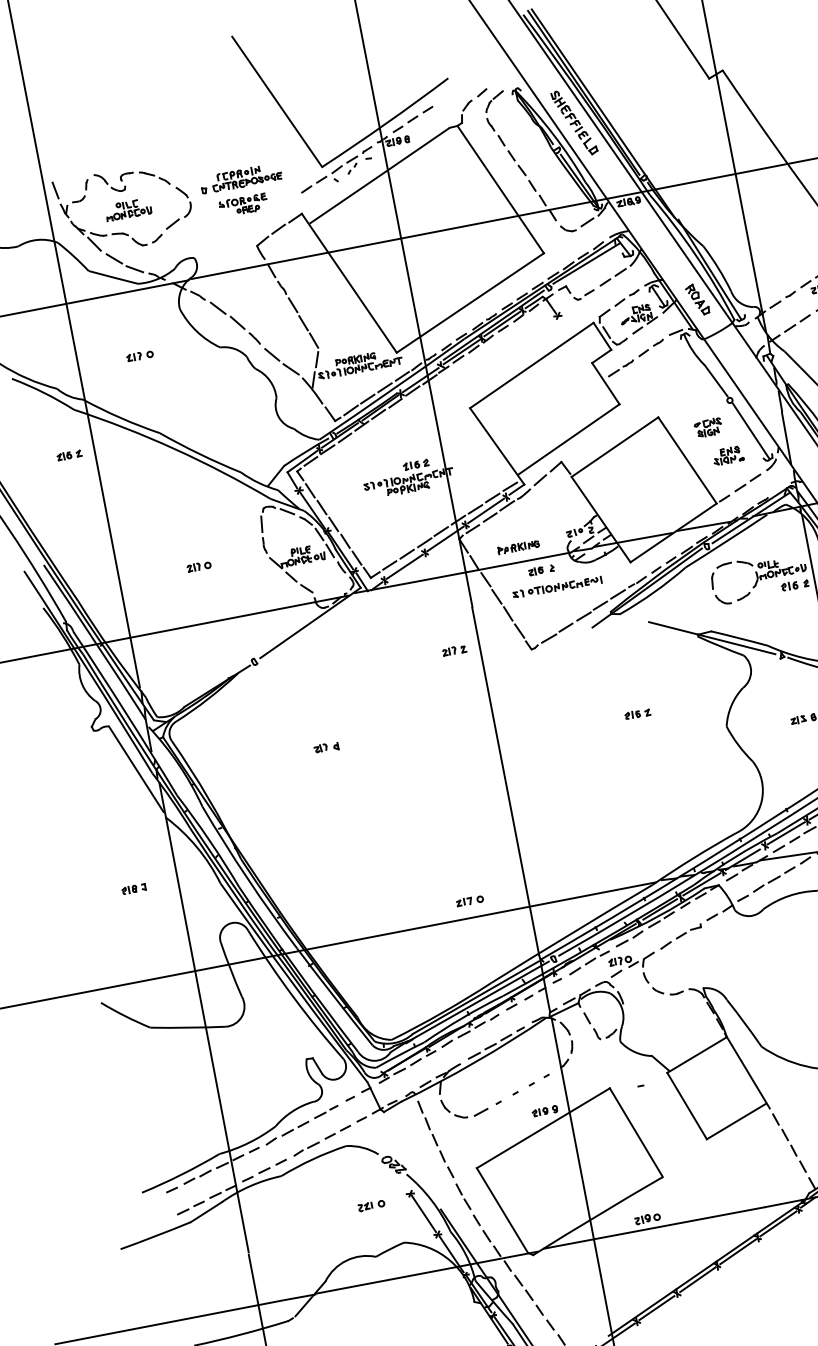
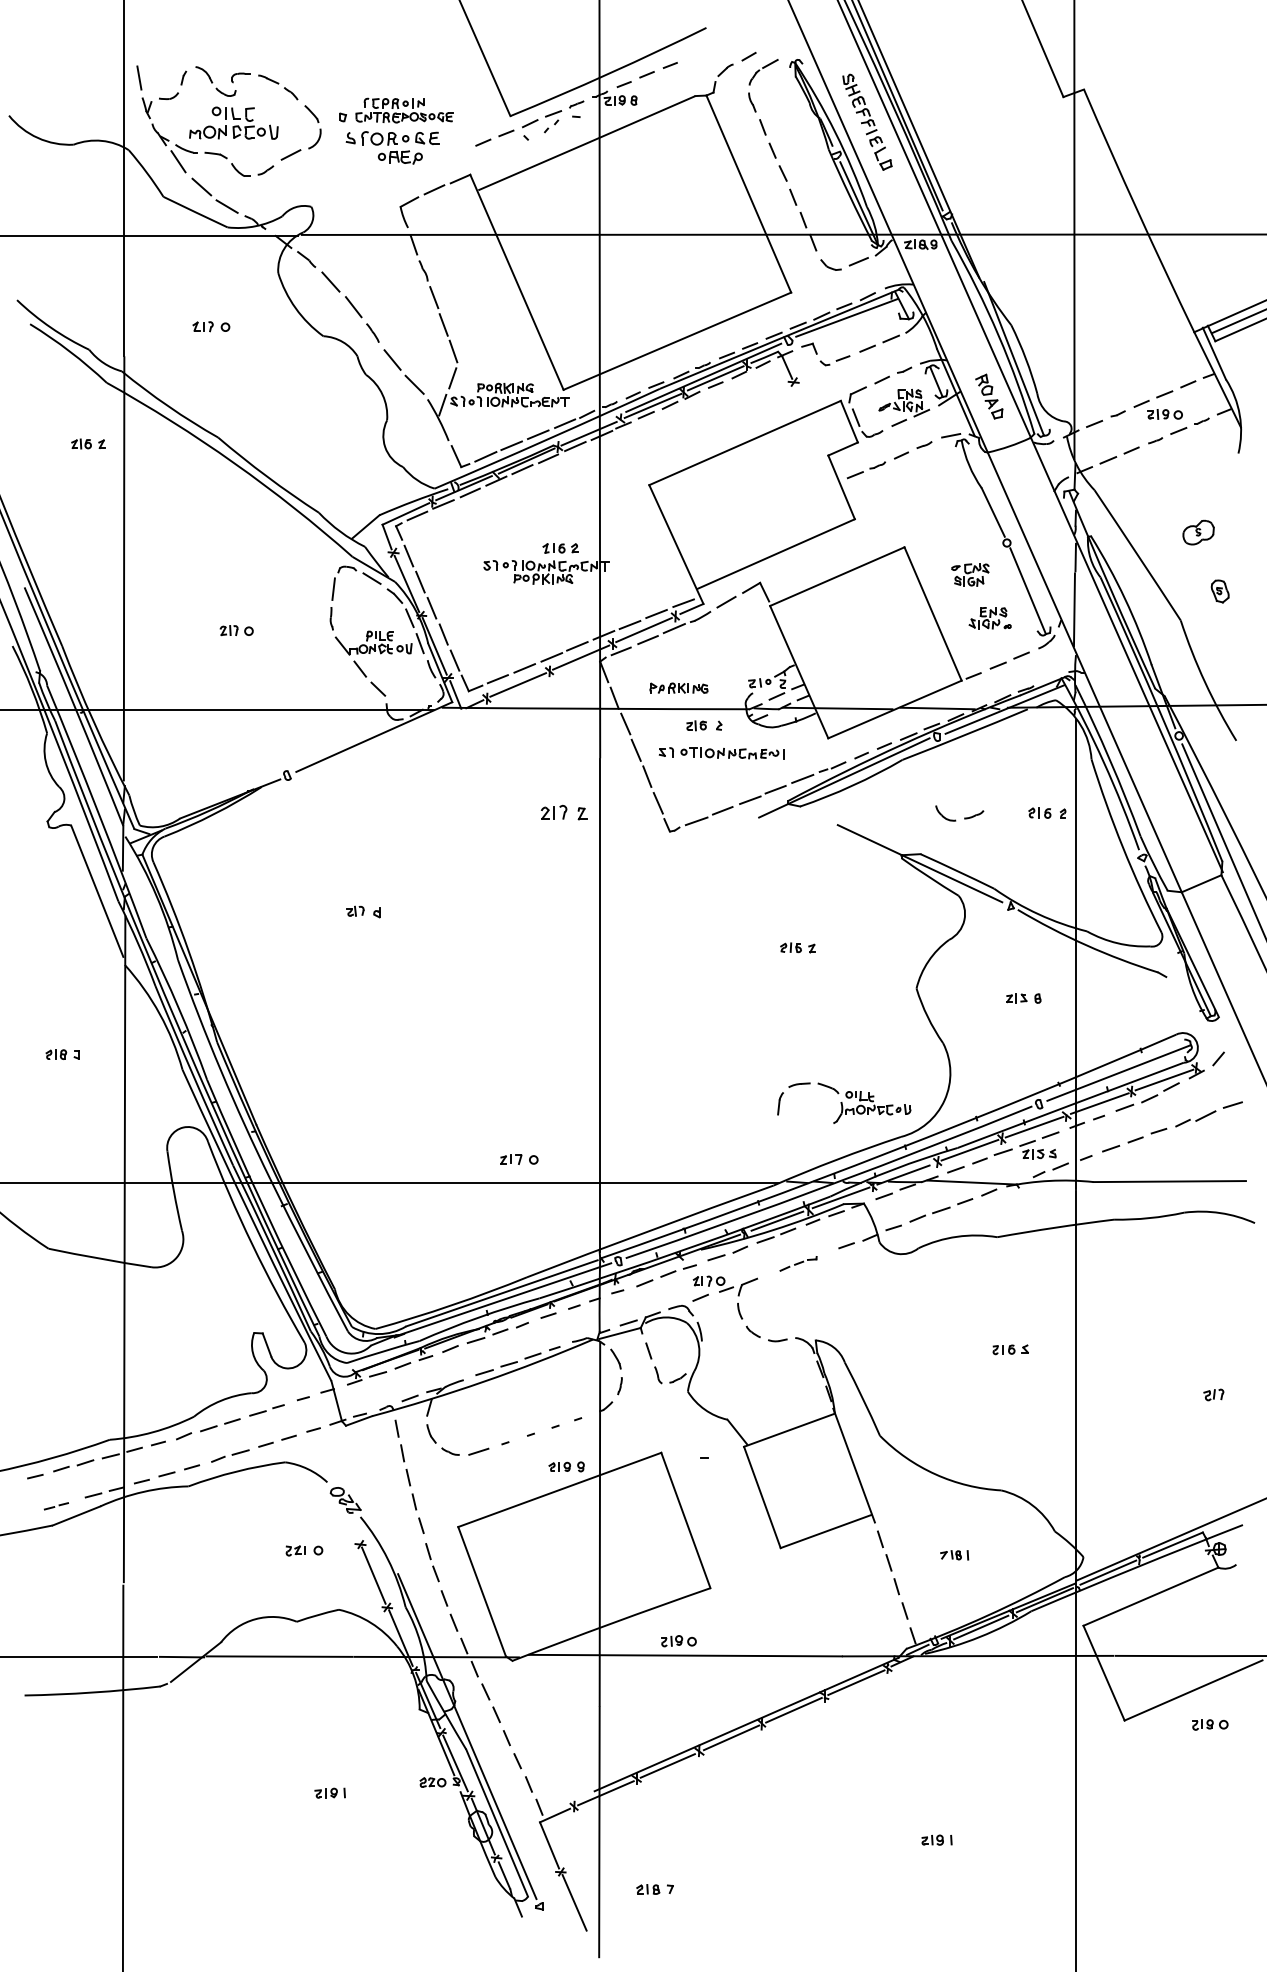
part: (243, 205) -> (392, 147), size x1.4
part: (128, 209) -> (233, 123), size x1.4
part: (758, 571) -> (844, 1102), moved
part: (454, 650) -> (563, 812), size x1.4
part: (680, 936) -> (798, 1263), size x0.6
part: (191, 1208) -> (56, 1506), size x0.6

